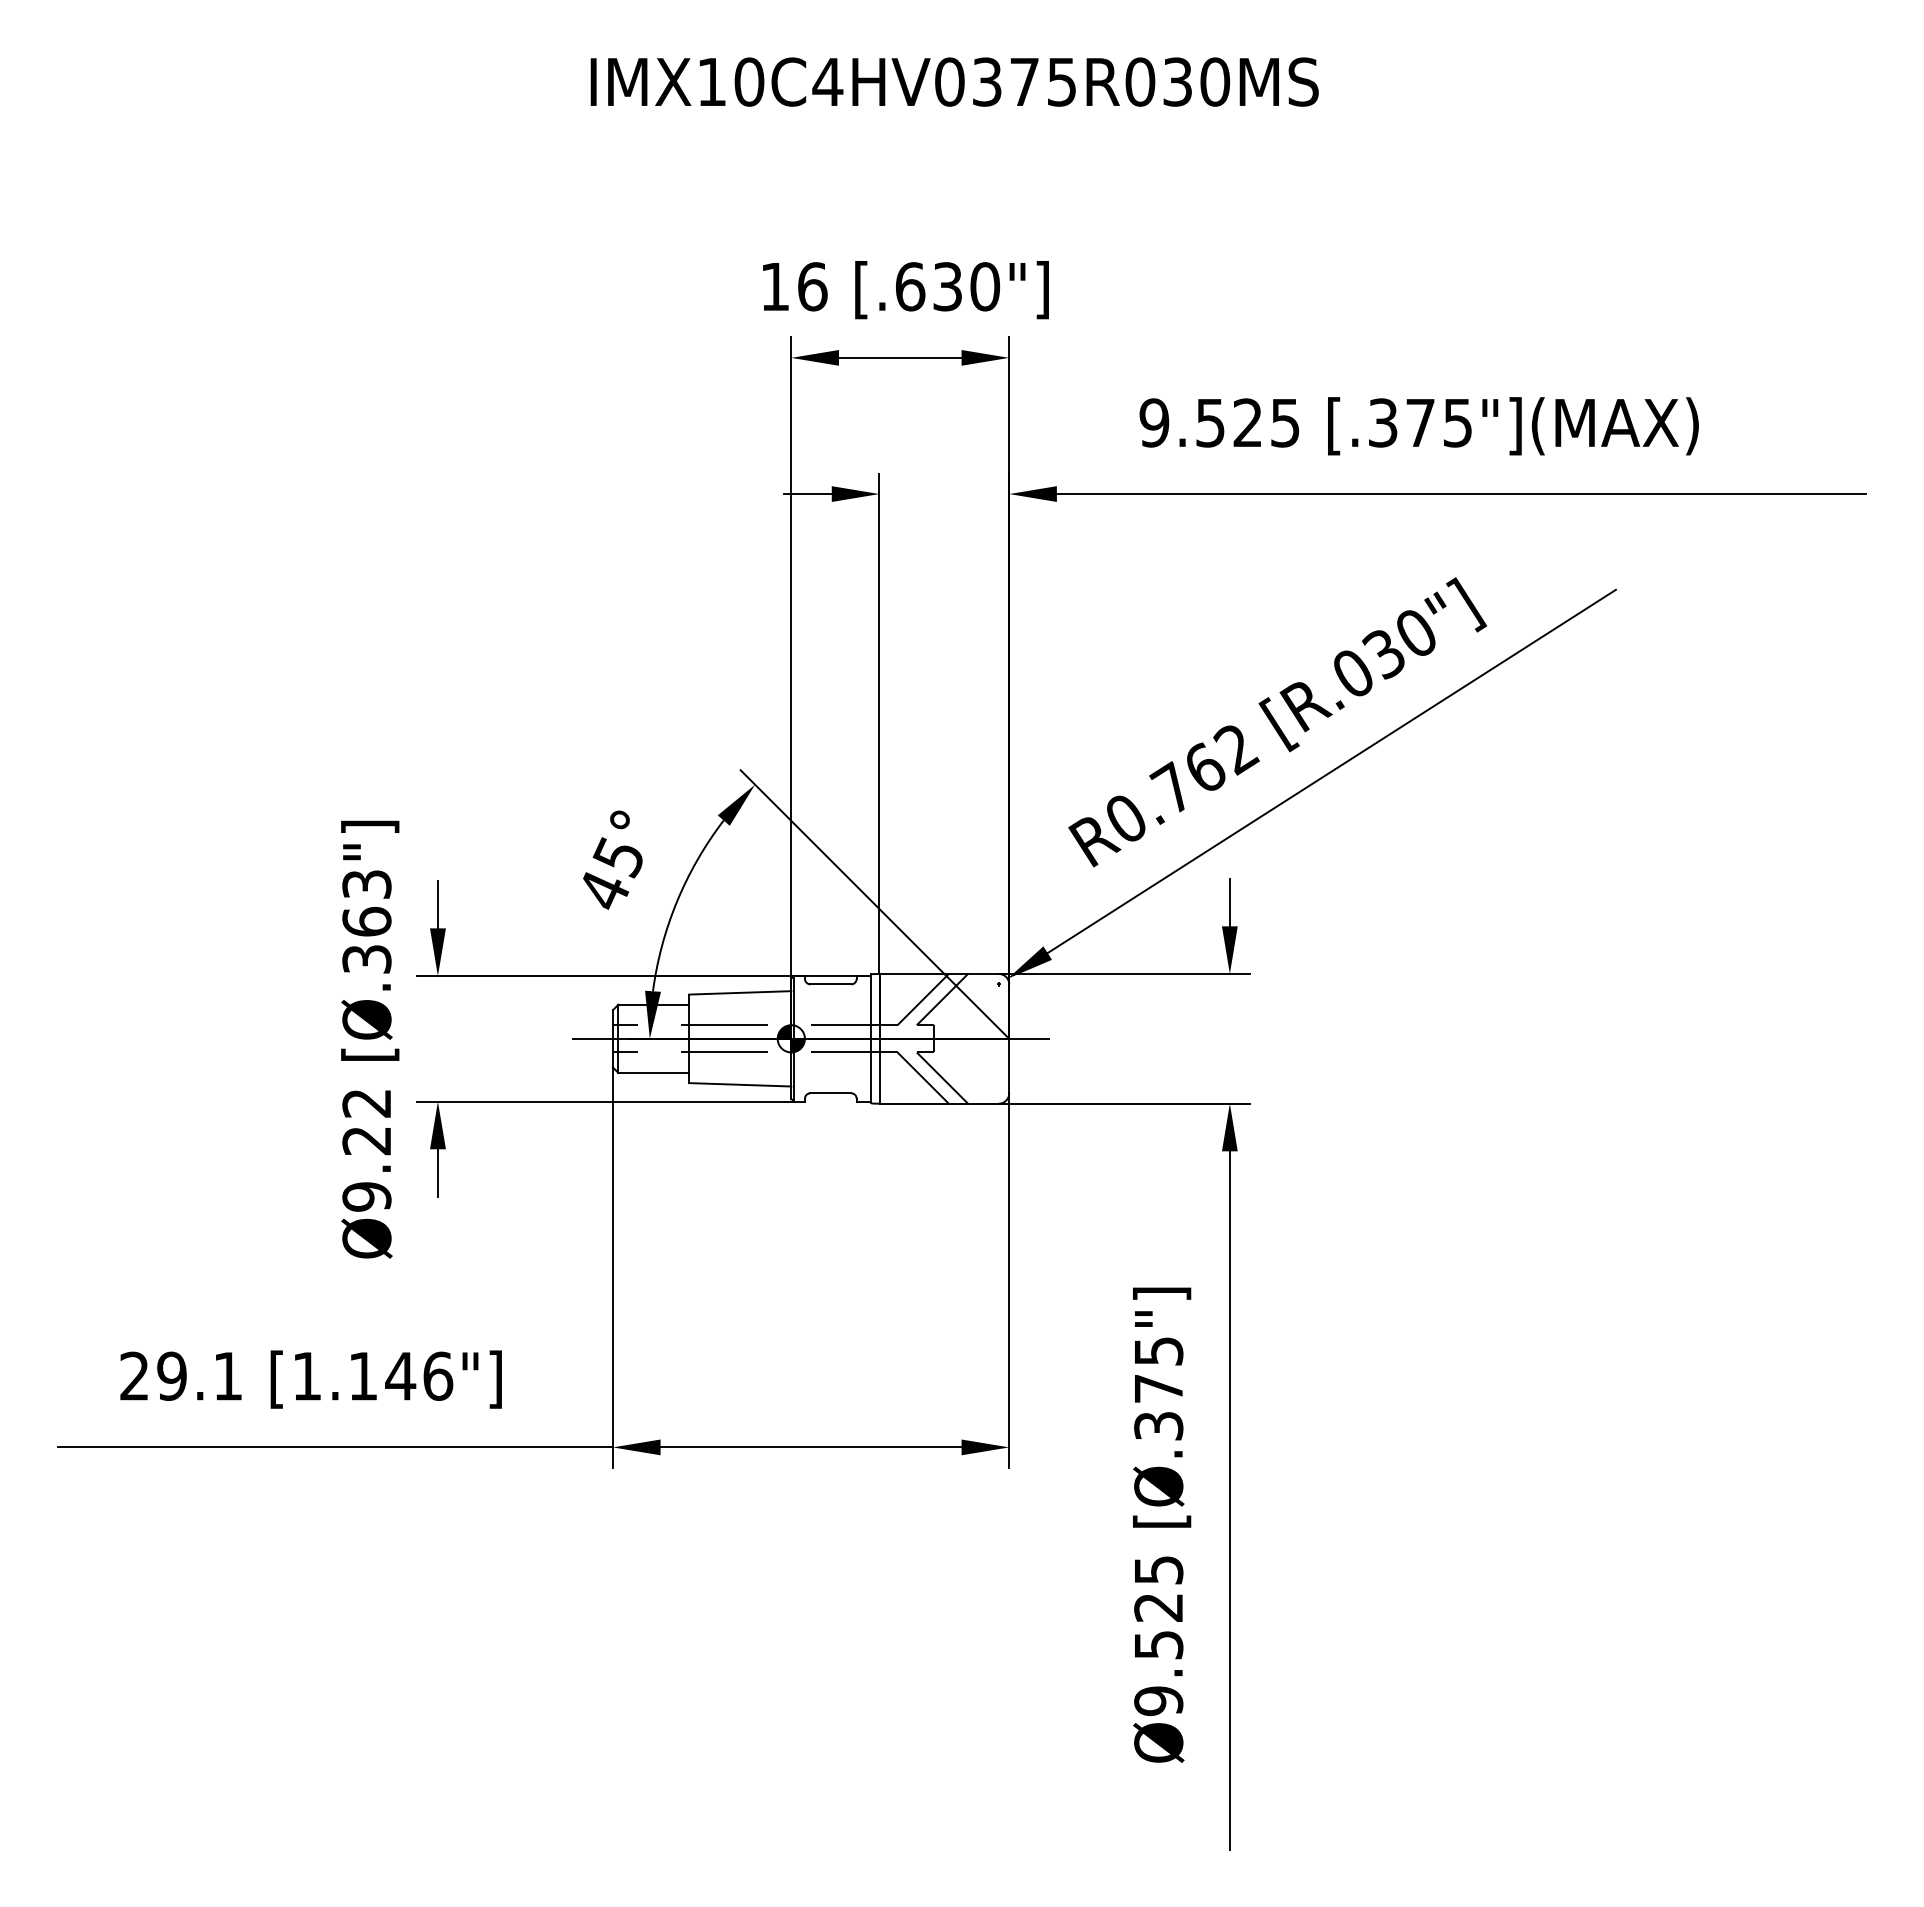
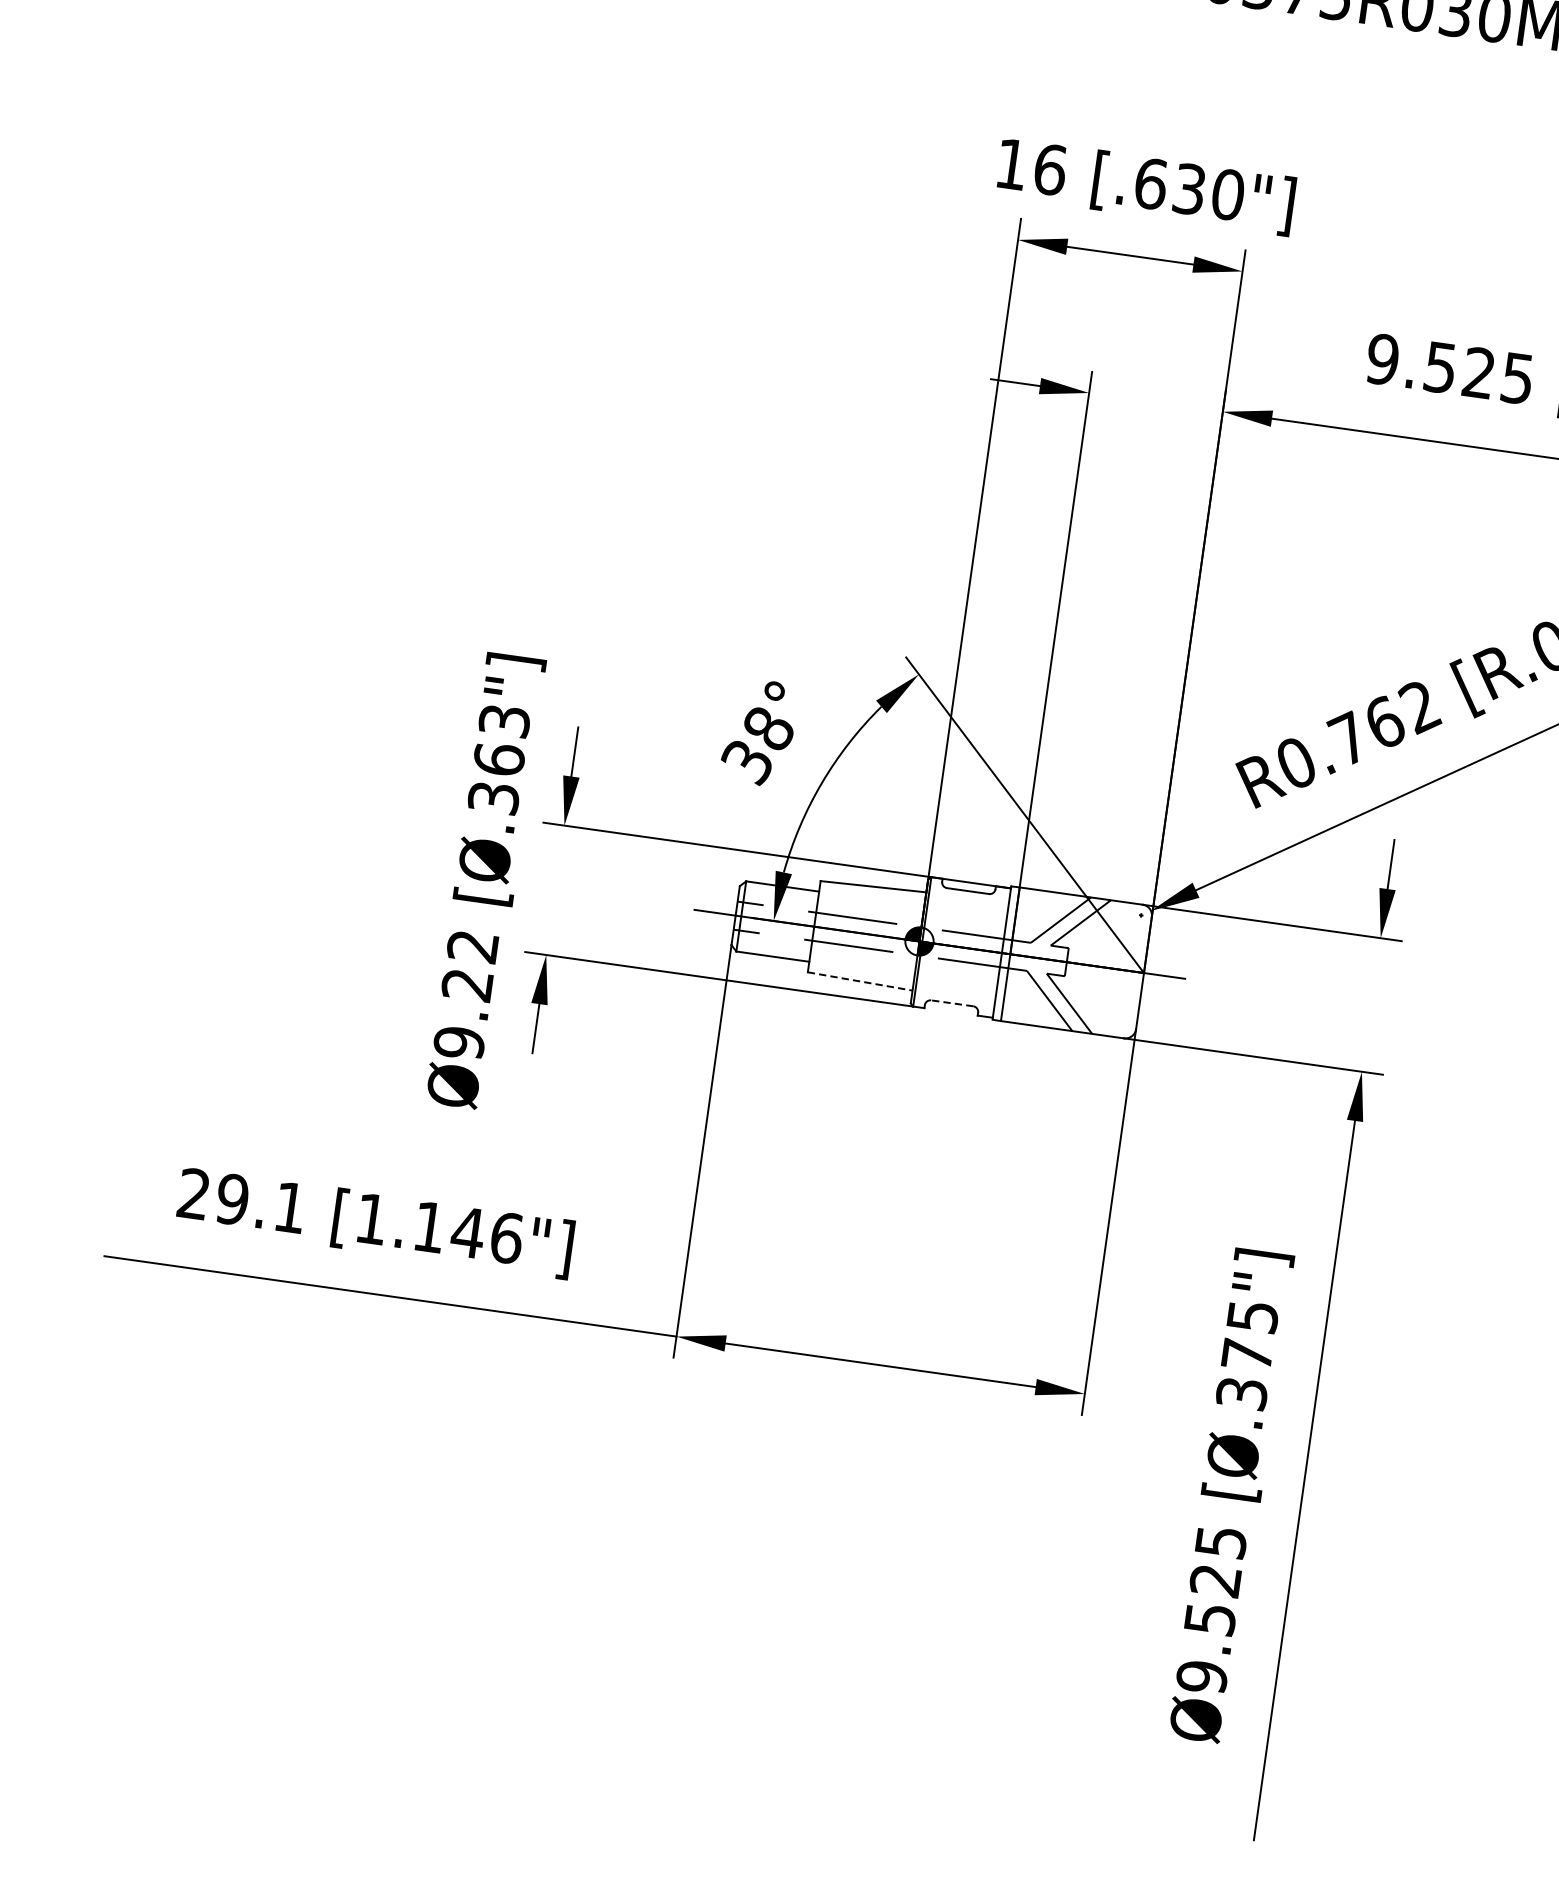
text: (610, 874) -> (756, 745), 45° -> 38°
line: (740, 1084) -> (860, 981), solid -> dashed
line: (830, 1093) -> (951, 1003), solid -> dashed

